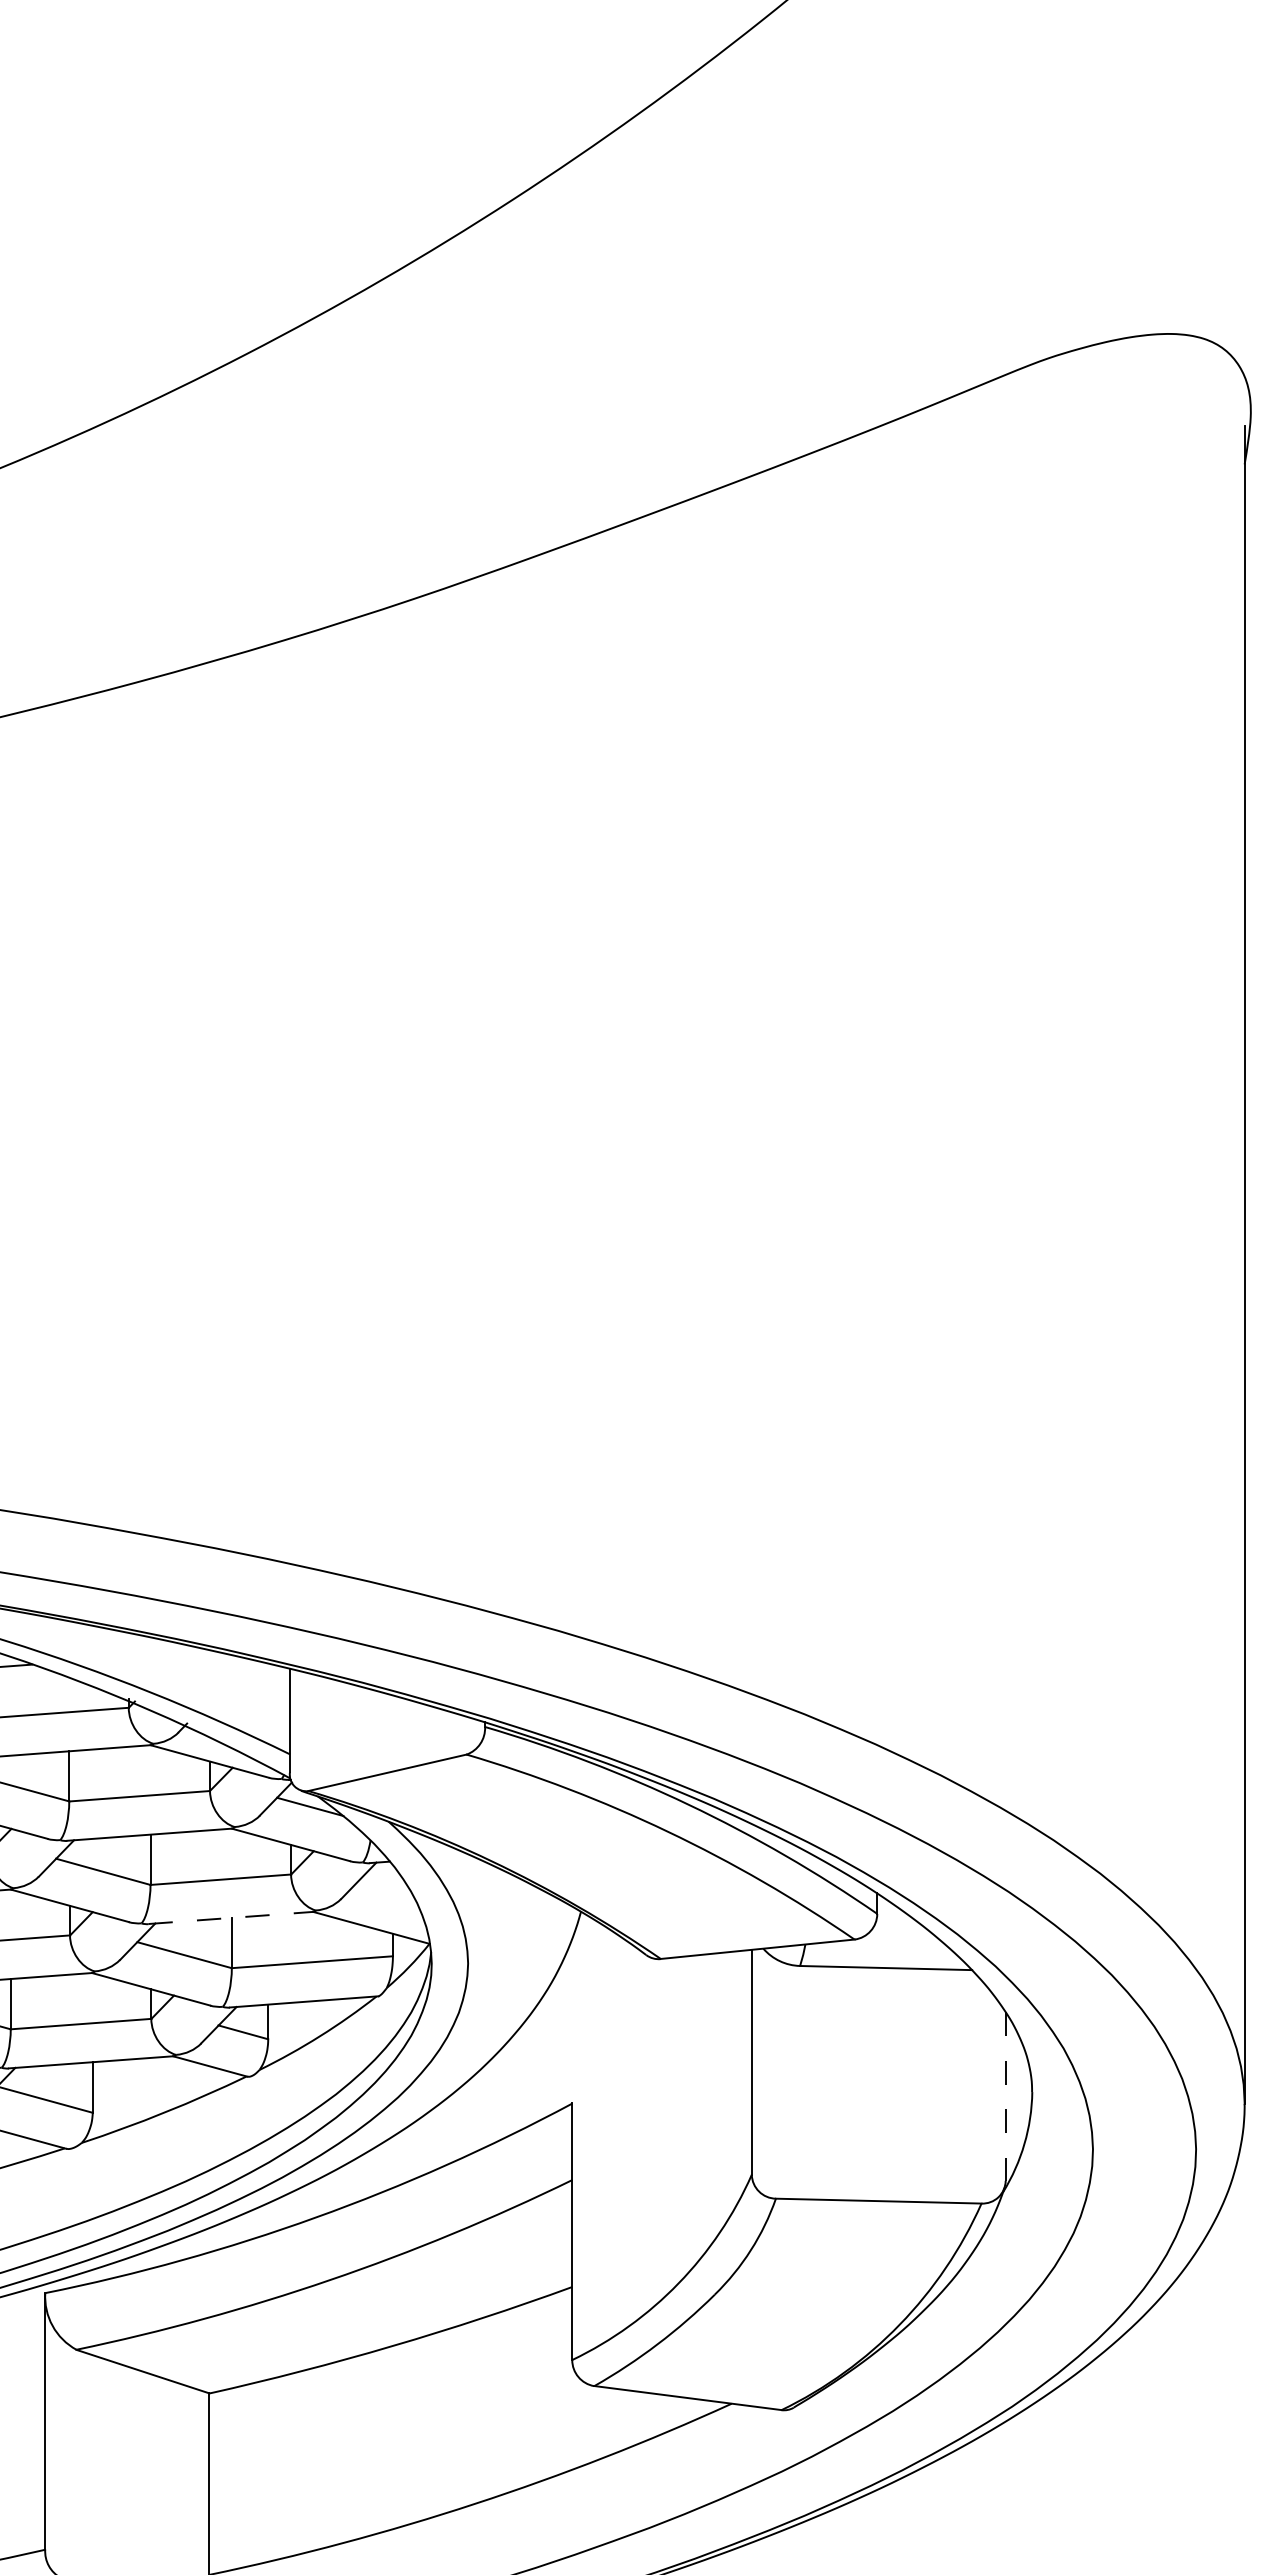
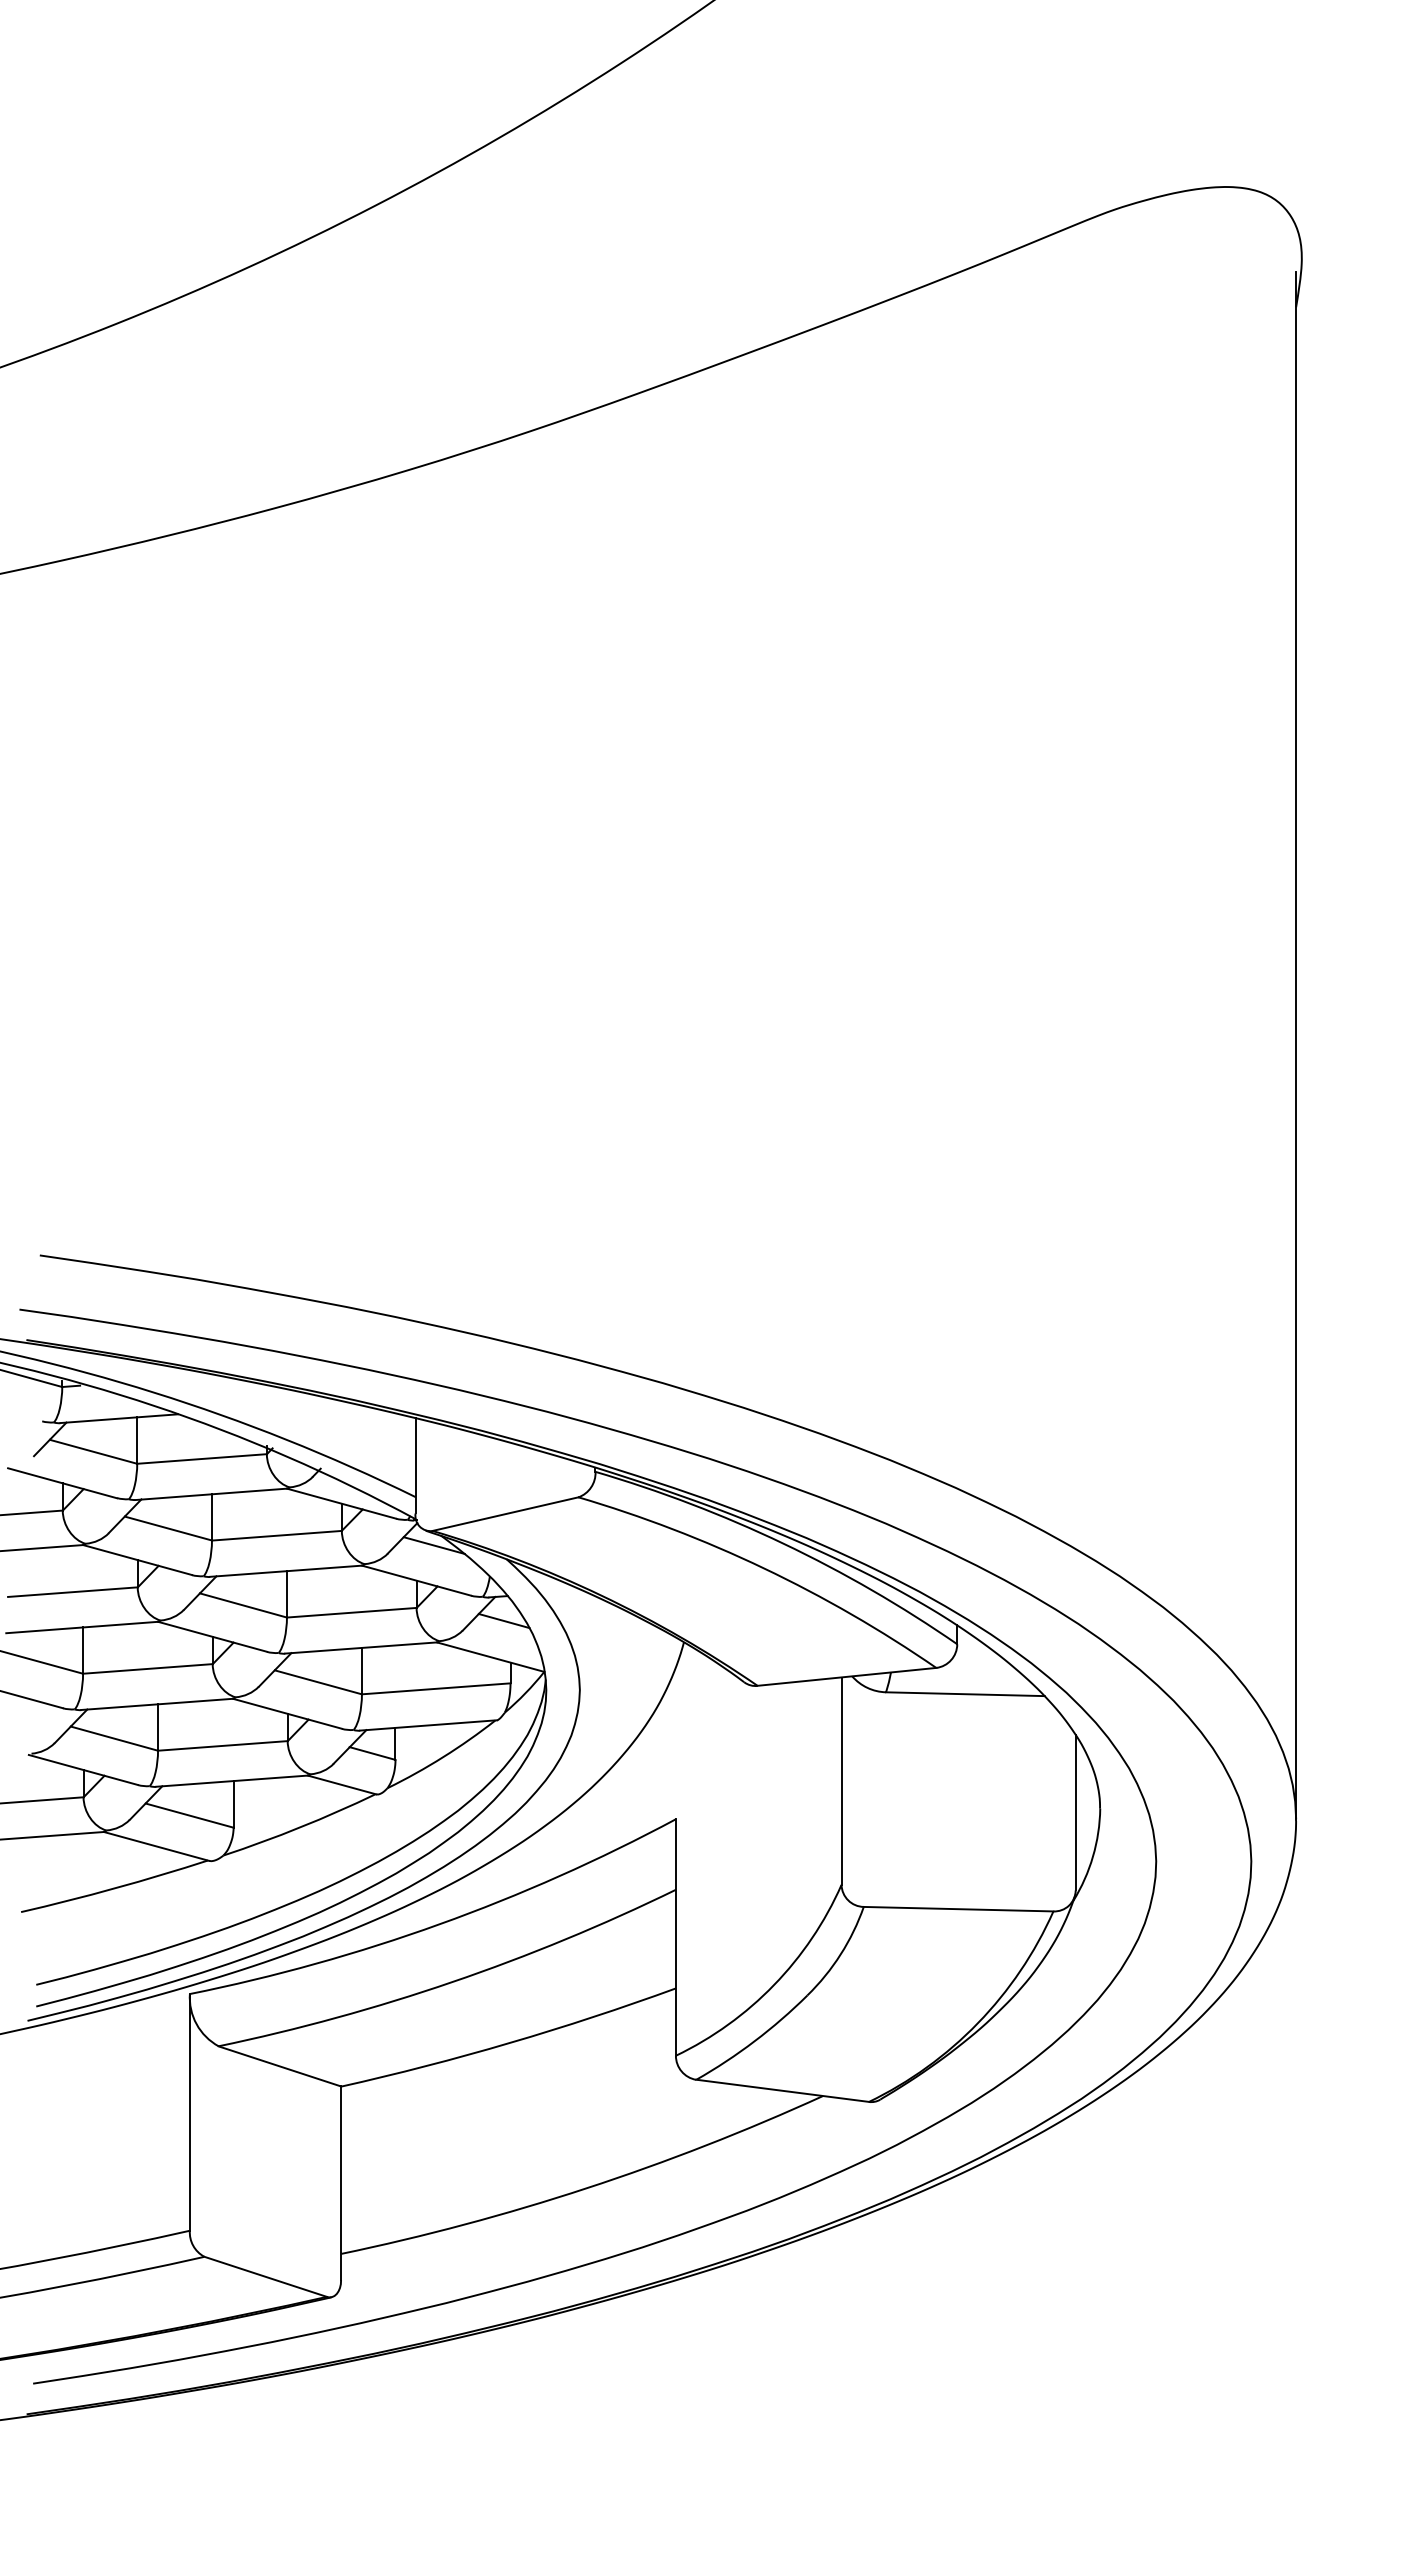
line: (385, 1888) -> (503, 1620), added
line: (231, 1917) -> (361, 1647), dashed -> solid
line: (1005, 2096) -> (1075, 1812), dashed -> solid

